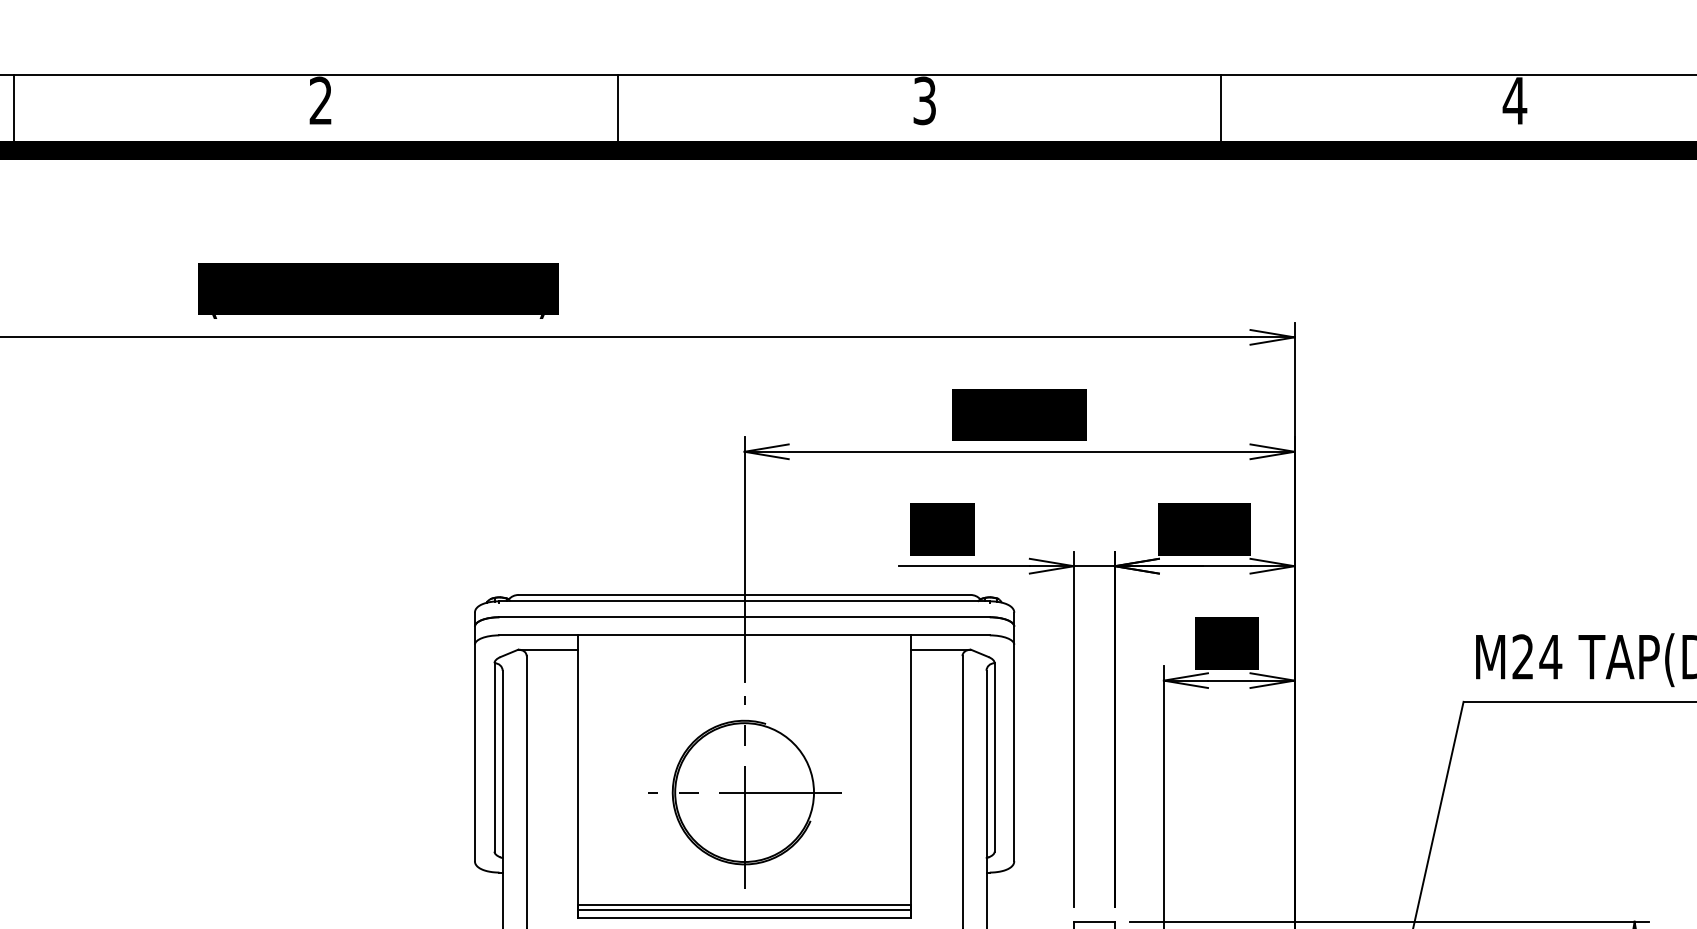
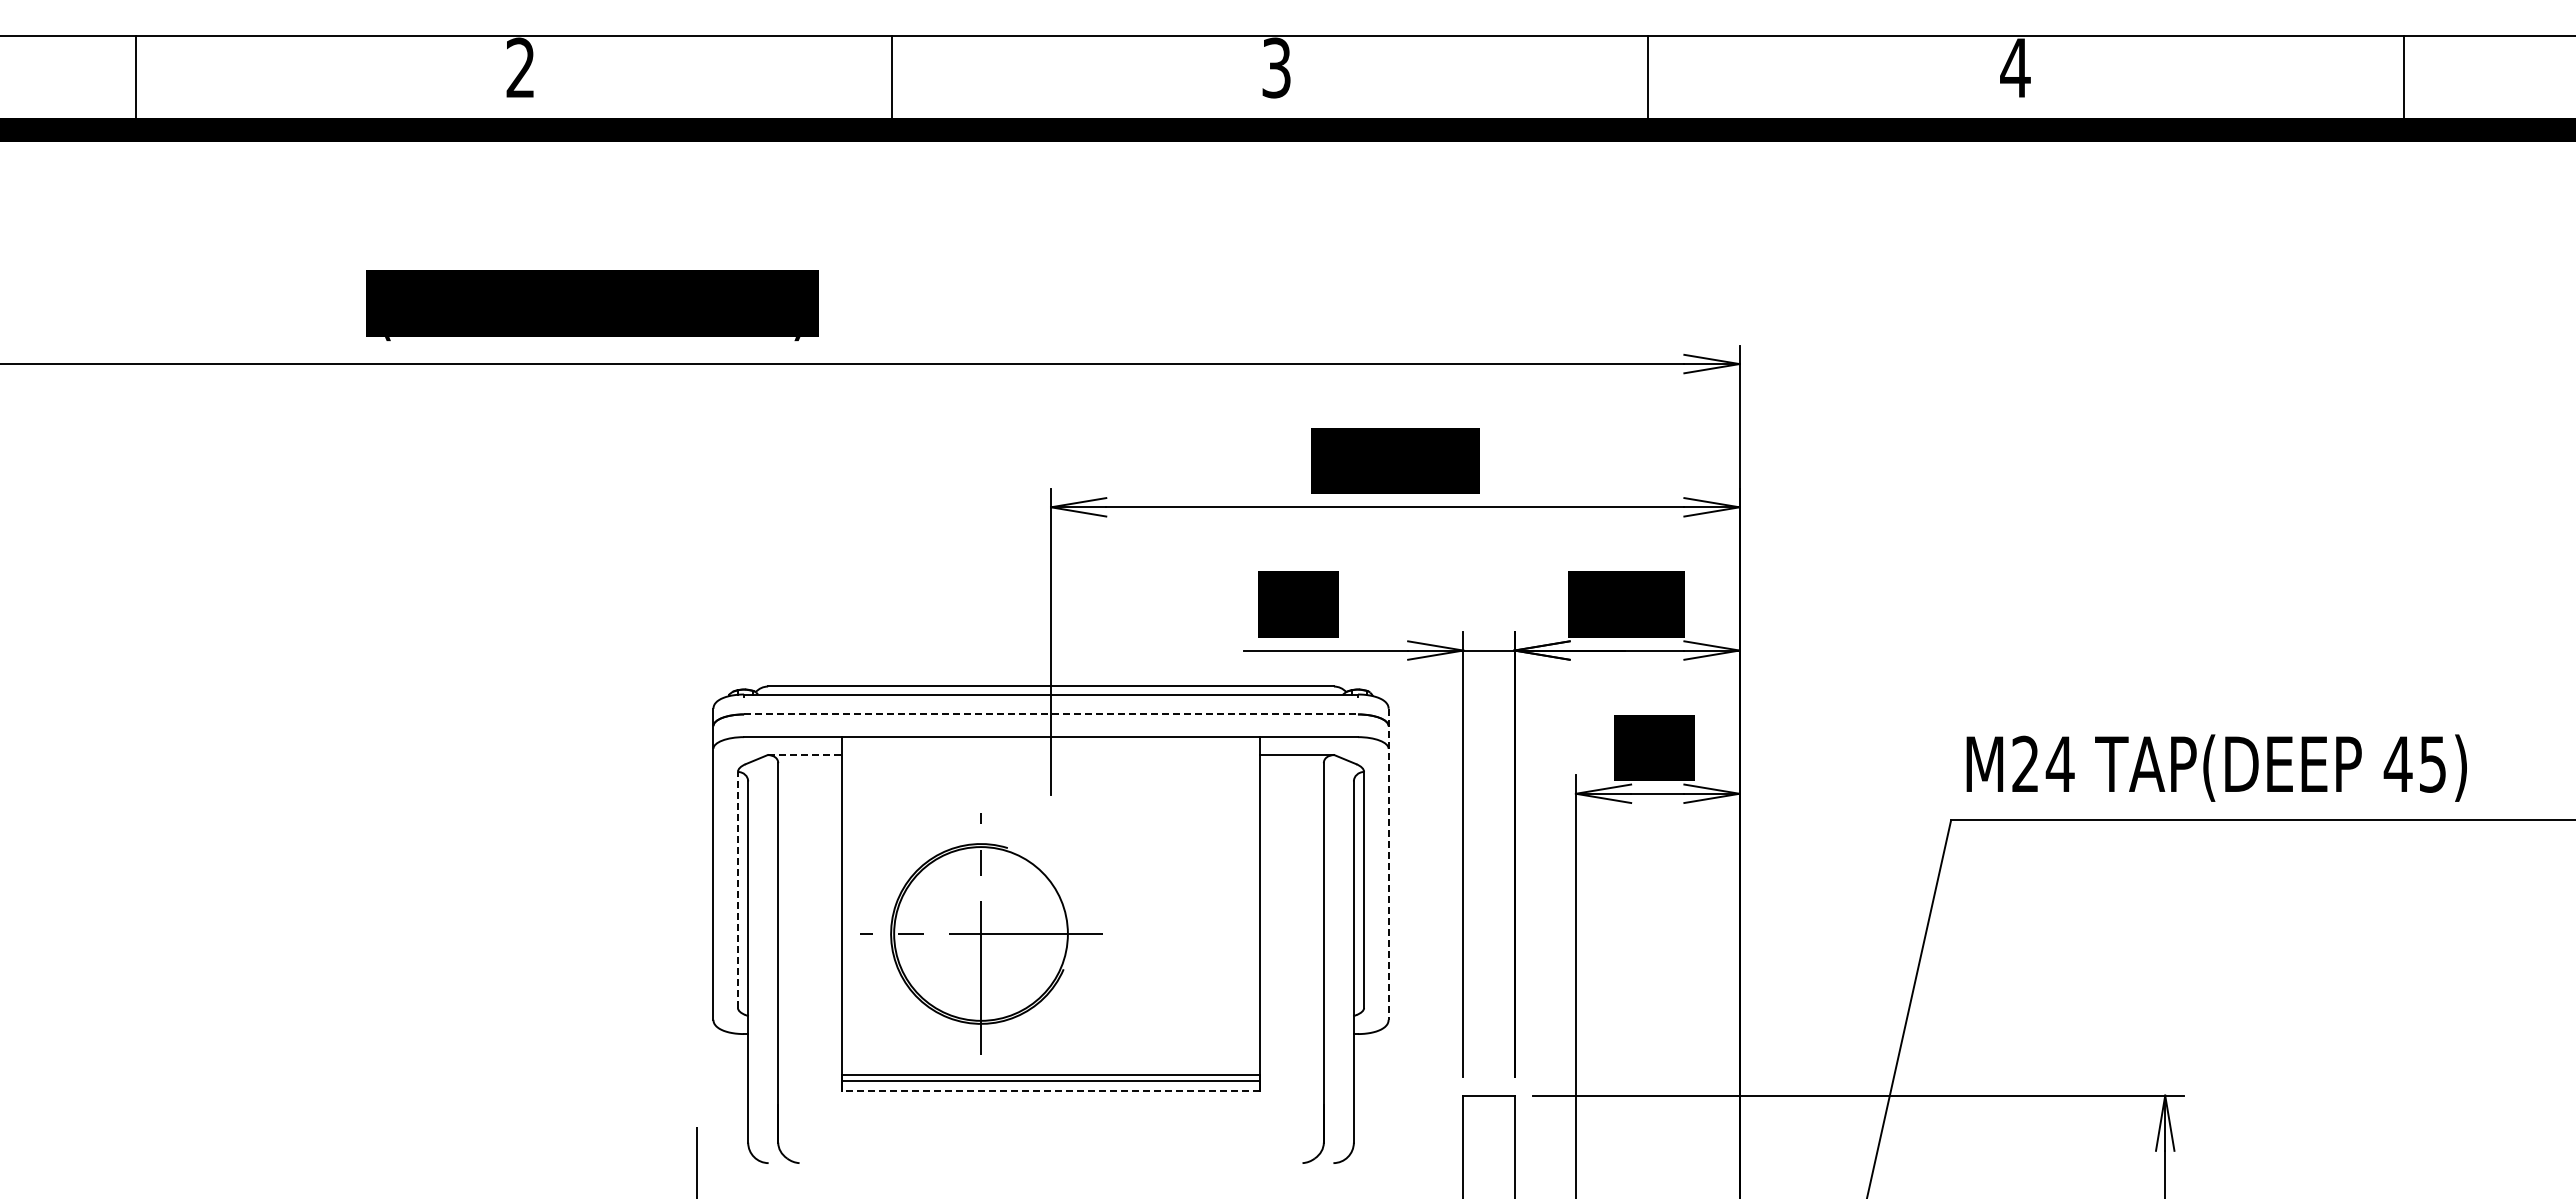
line: (744, 617) -> (1051, 714), solid -> dashed
line: (548, 650) -> (805, 755), solid -> dashed
line: (1014, 737) -> (1388, 864), solid -> dashed
line: (494, 757) -> (737, 889), solid -> dashed
part: (744, 792) -> (981, 933), moved
line: (744, 917) -> (1051, 1090), solid -> dashed

